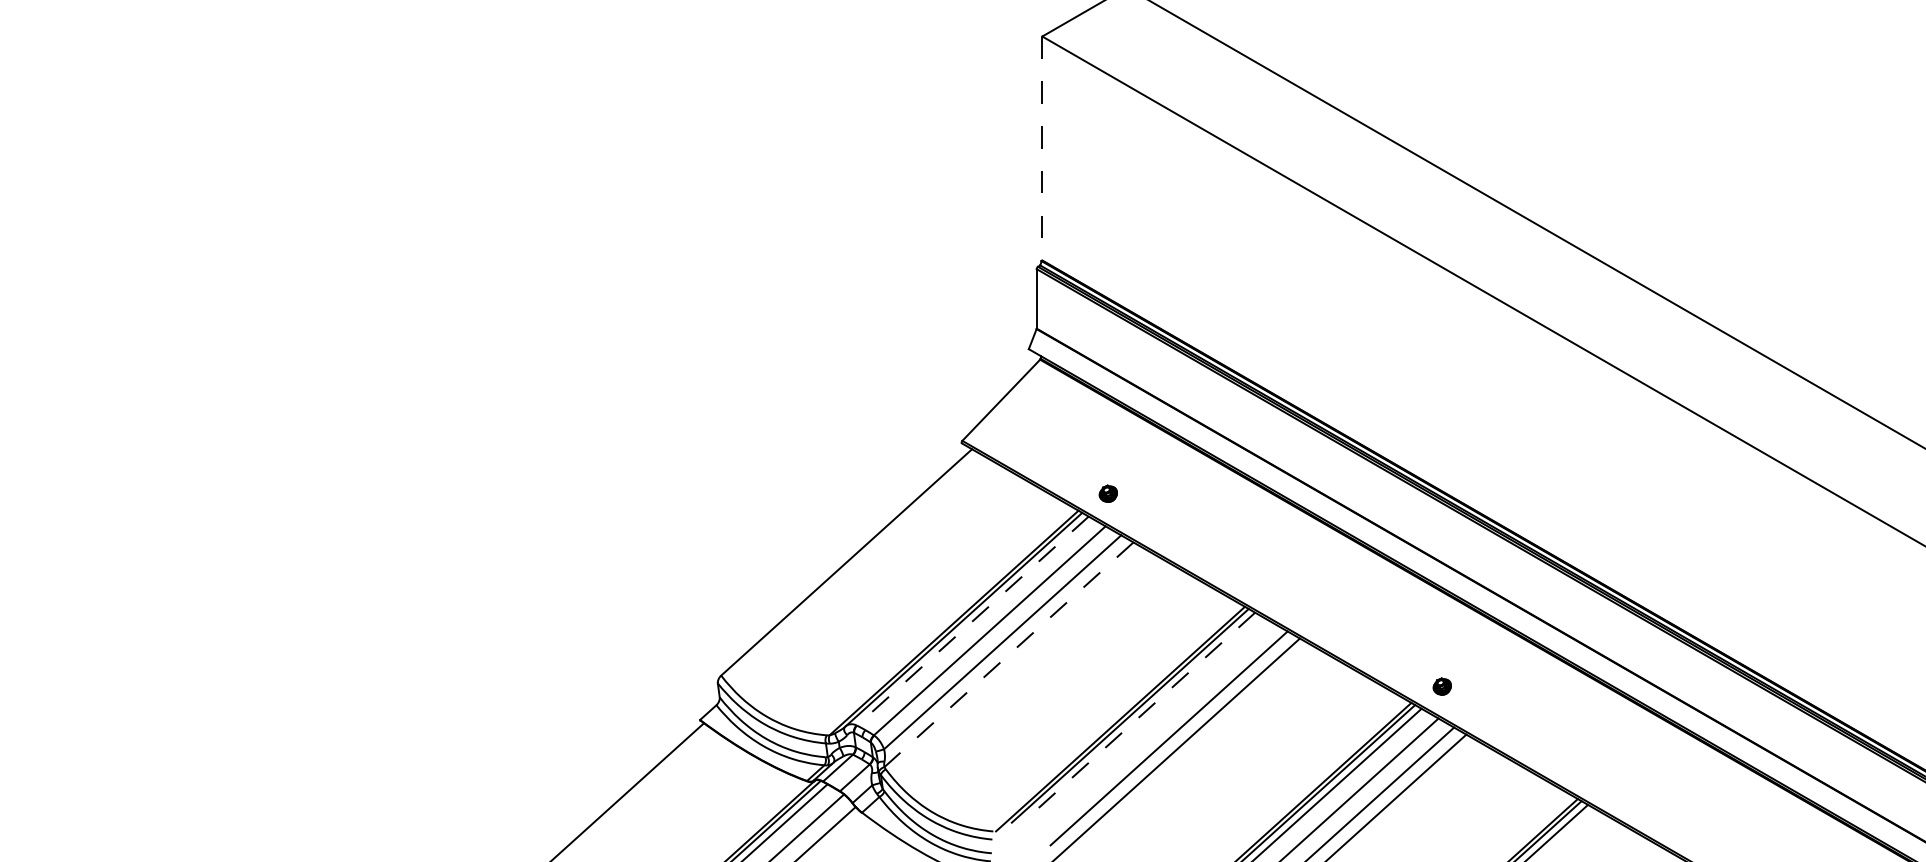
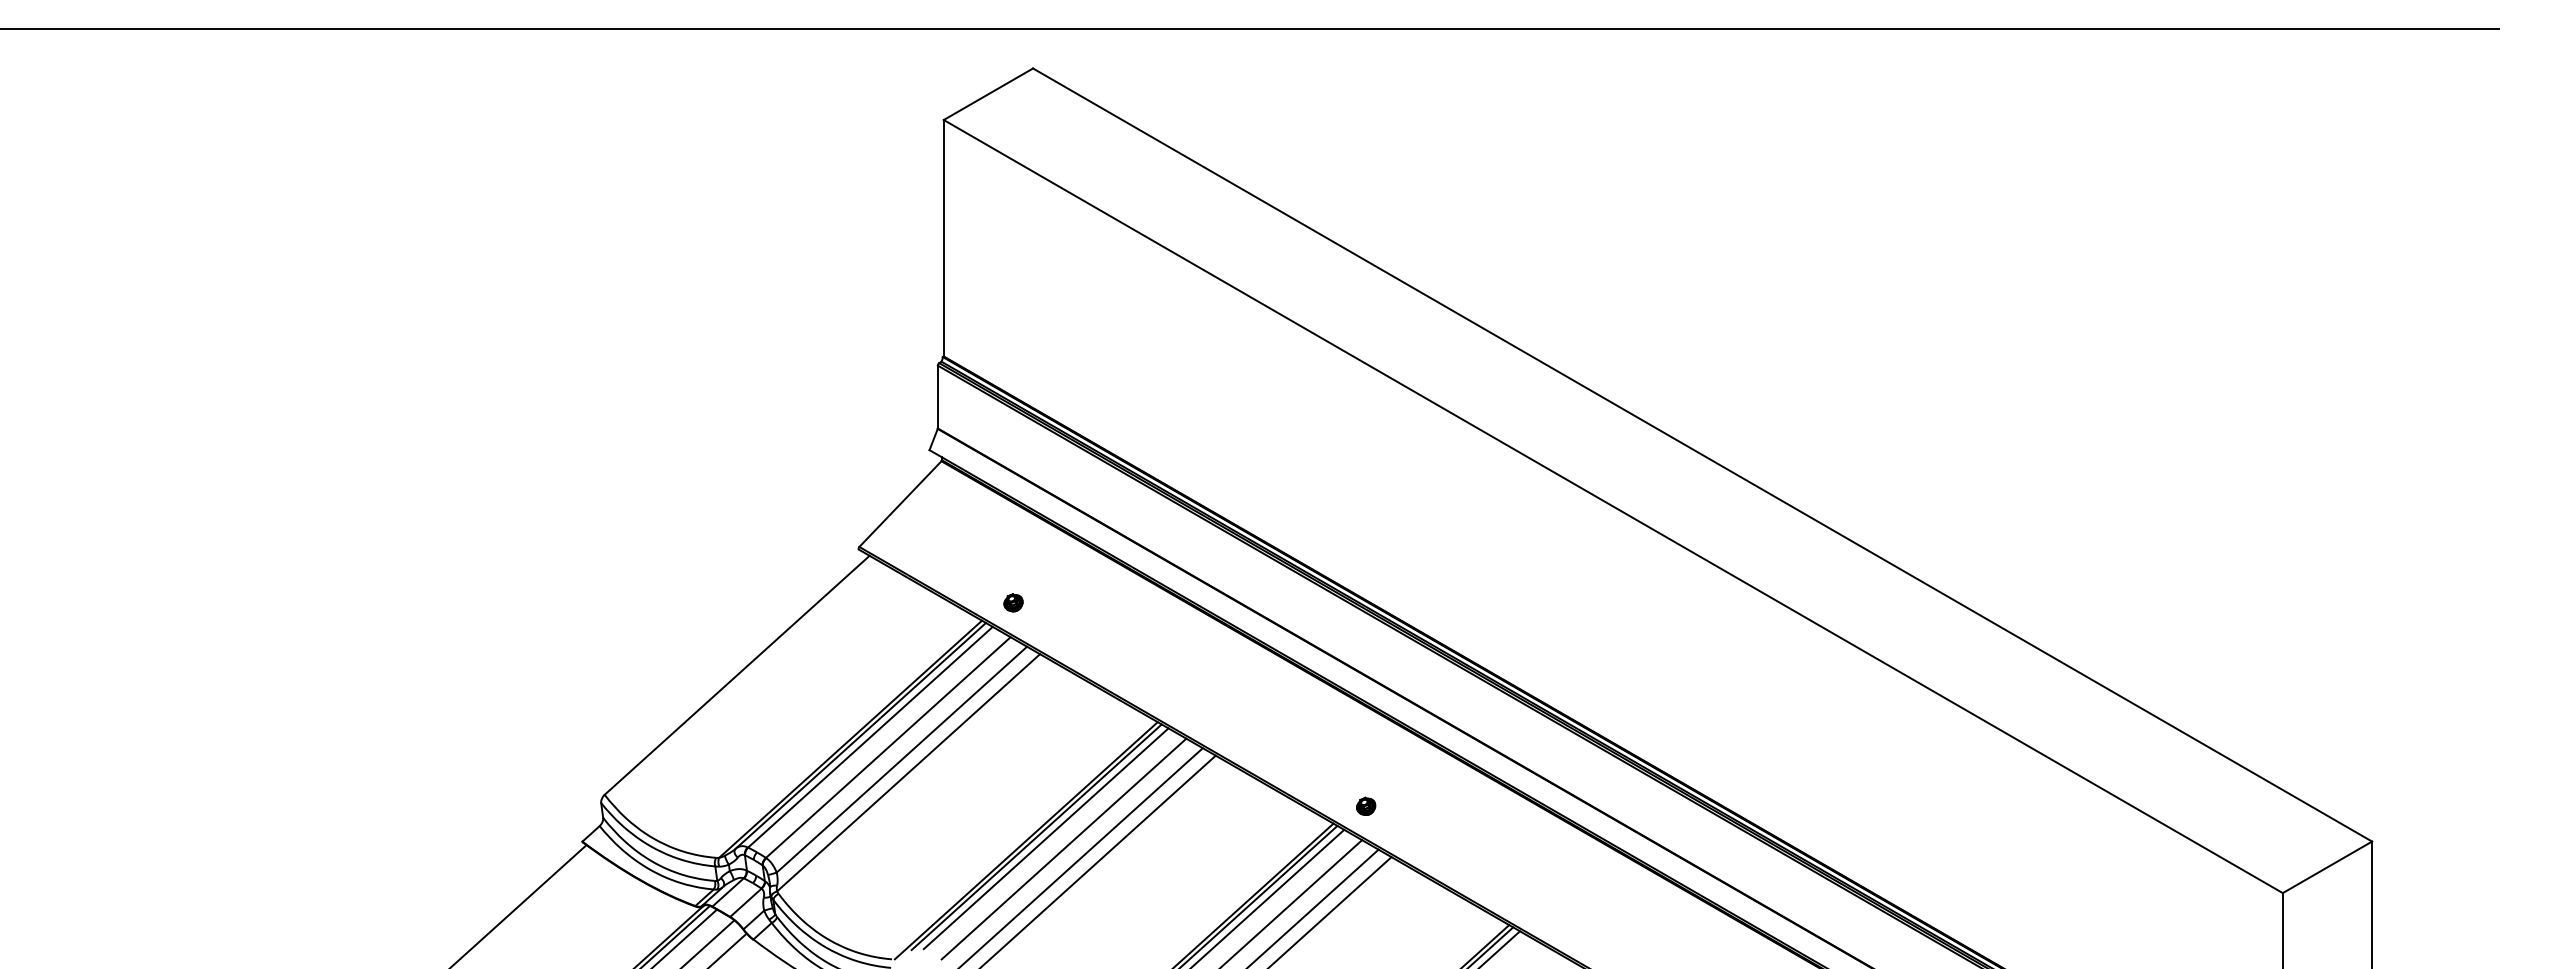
line: (1042, 148) -> (943, 238), dashed -> solid
line: (972, 621) -> (870, 737), dashed -> solid
line: (1008, 655) -> (908, 773), dashed -> solid
line: (1139, 716) -> (1046, 838), dashed -> solid
line: (1155, 726) -> (1063, 848), added

